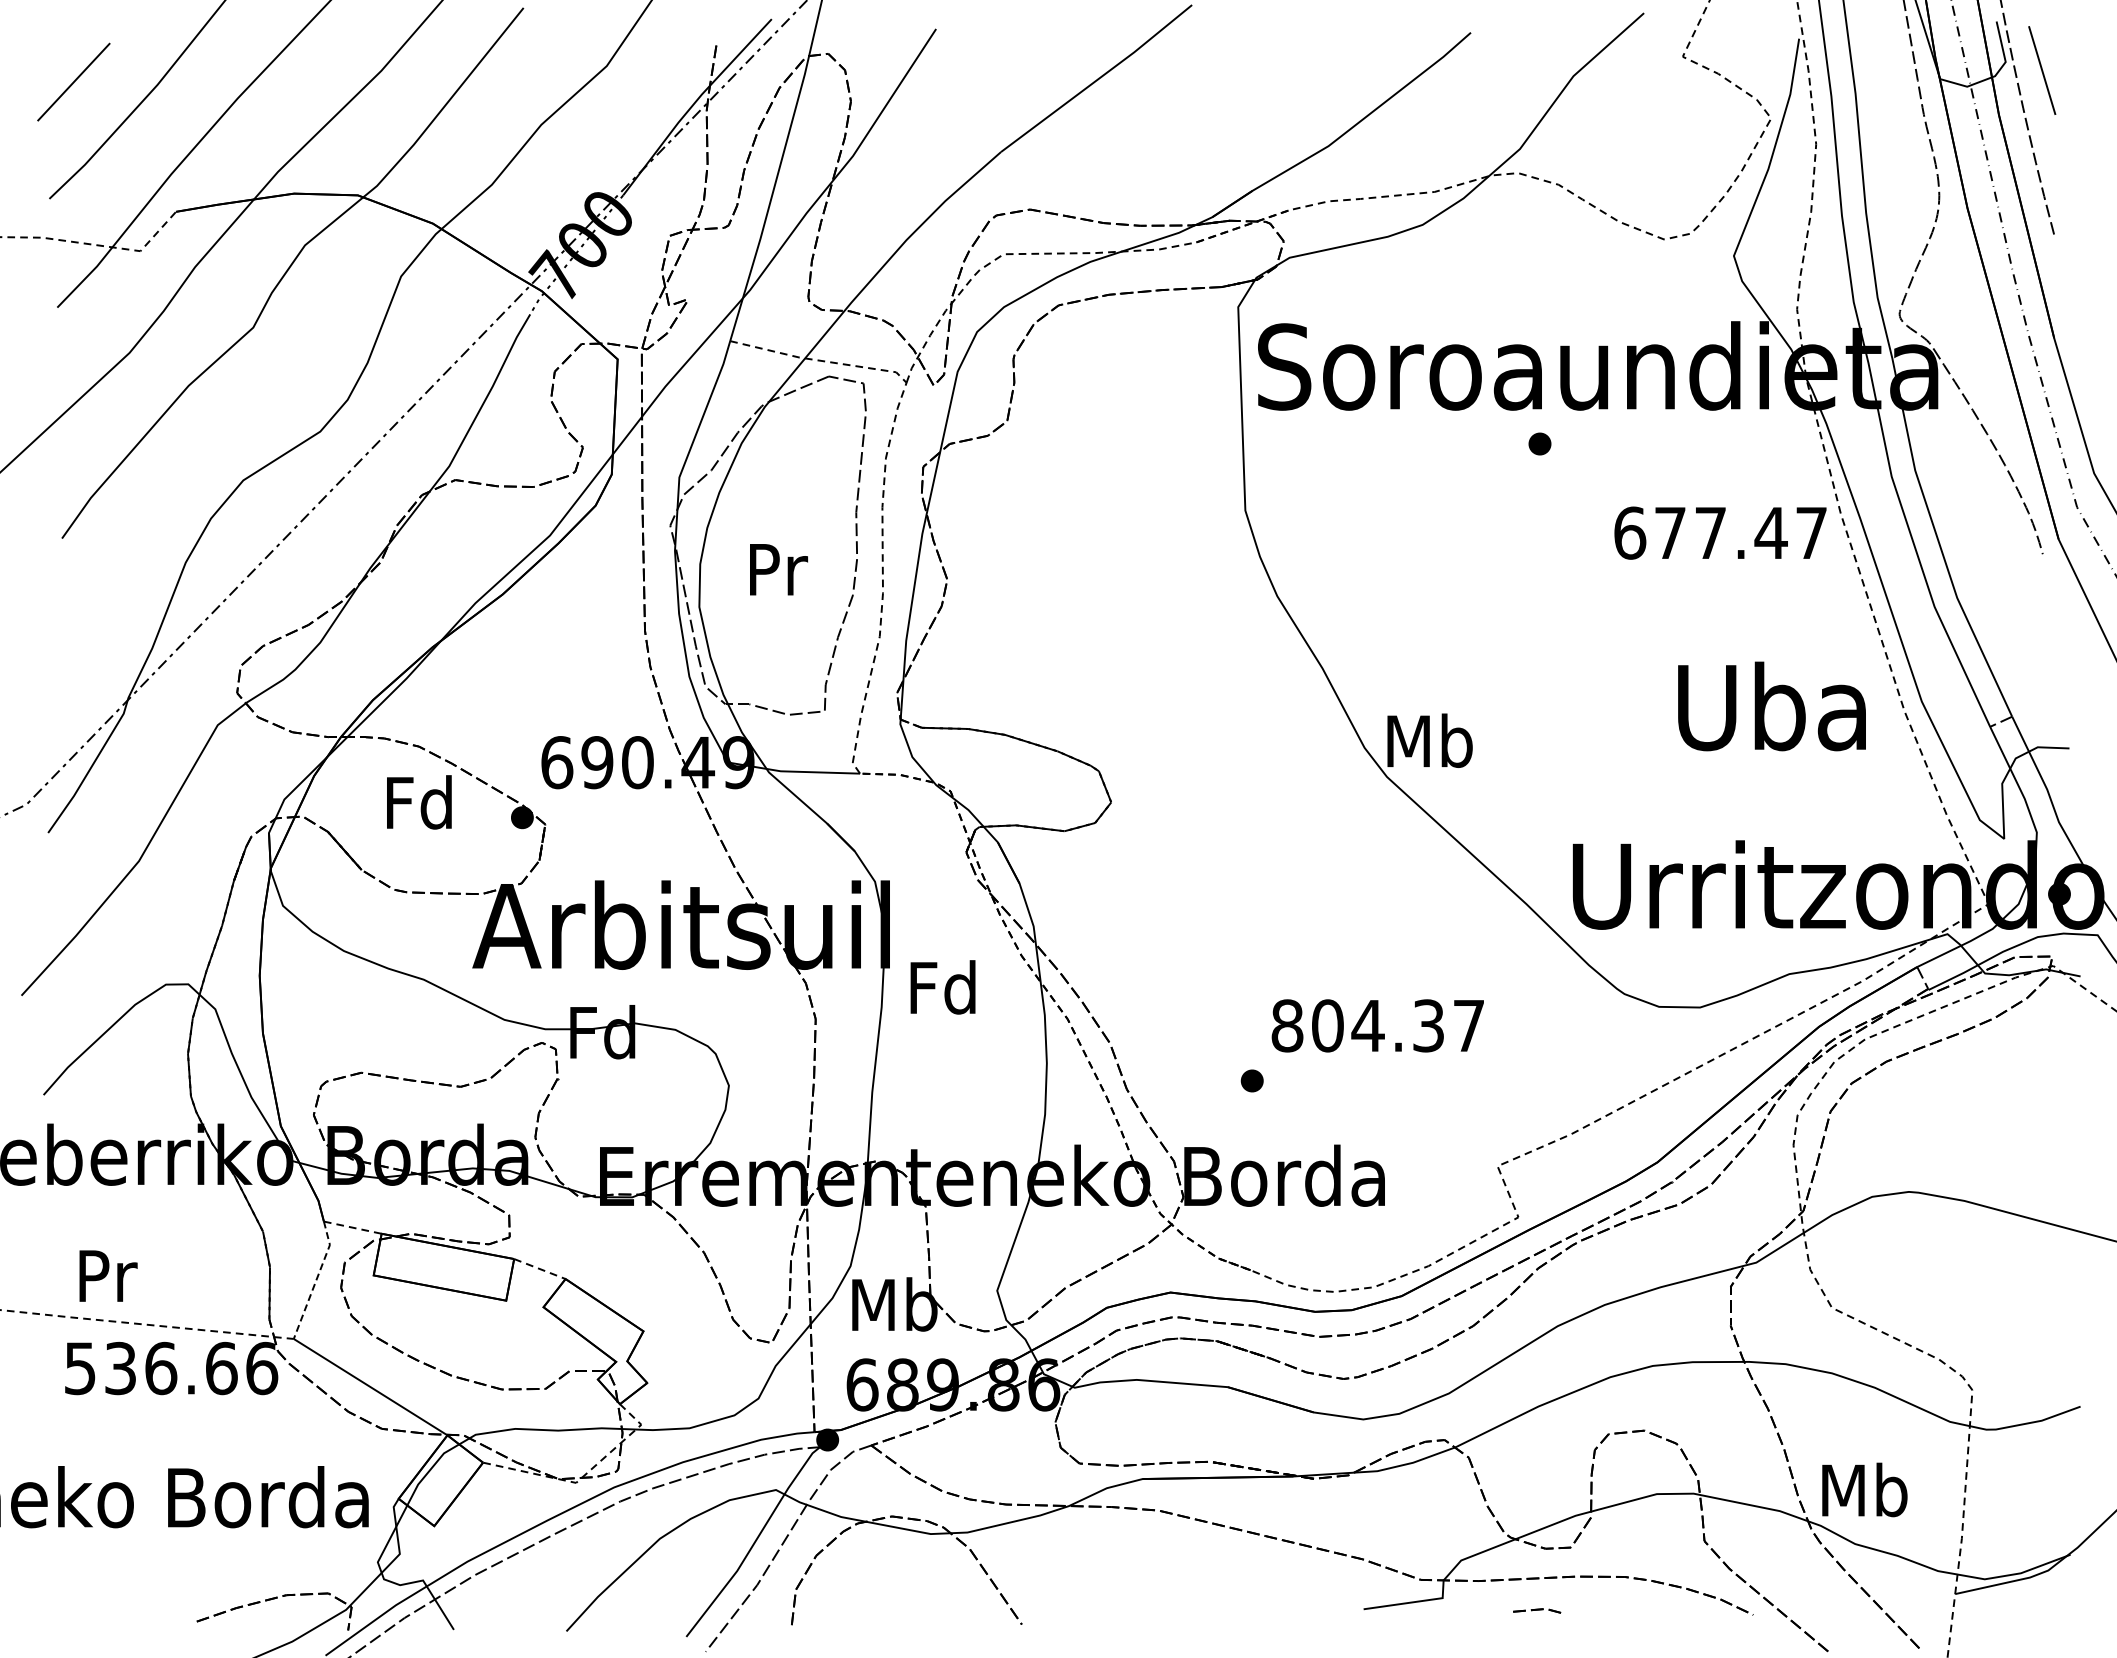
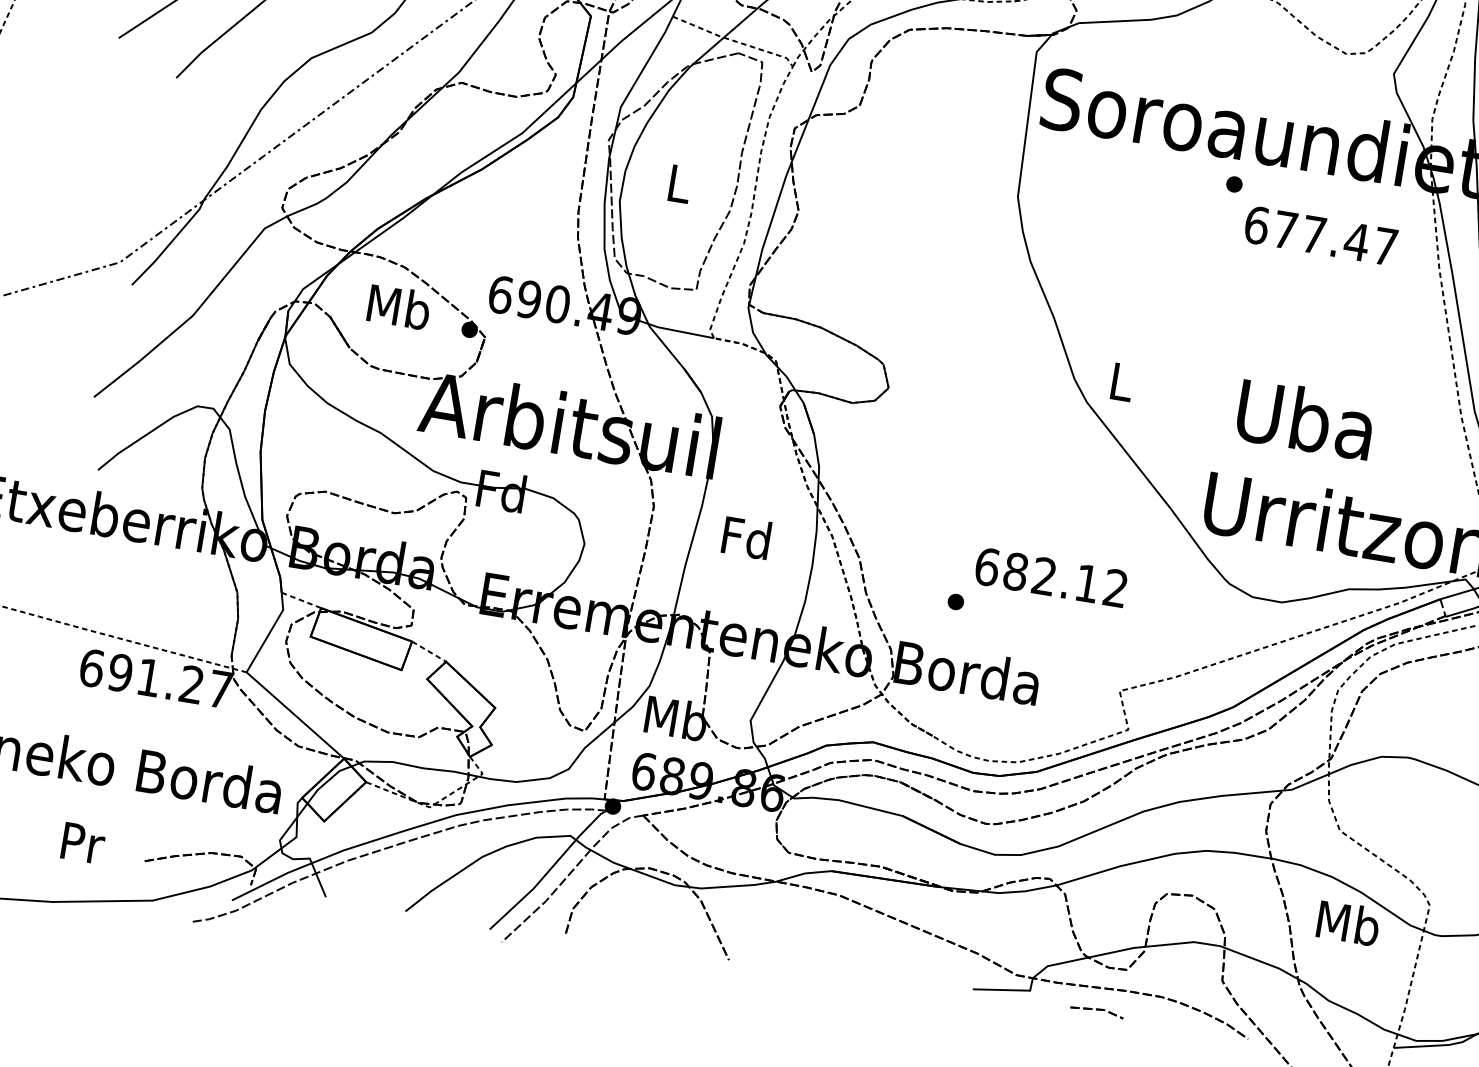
text: (1720, 532) -> (1320, 235), moved
text: (779, 569) -> (680, 184), Pr -> L
text: (1771, 706) -> (1305, 419), moved
text: (1429, 740) -> (1121, 381), Mb -> L
text: (420, 802) -> (399, 307), Fd -> Mb
text: (942, 987) -> (746, 537), moved
text: (1377, 1025) -> (1051, 577), 804.37 -> 682.12
text: (108, 1275) -> (83, 842), moved
line: (316, 1280) -> (269, 633), dashed -> solid
text: (171, 1368) -> (156, 678), 536.66 -> 691.27
text: (1864, 1489) -> (1348, 922), moved
part: (1539, 1611) -> (1097, 1011), size x1.43

